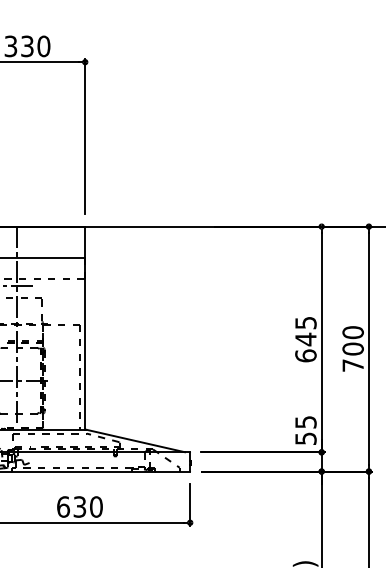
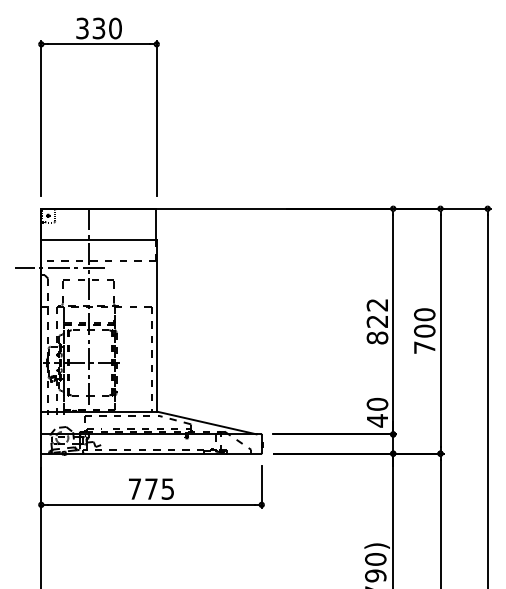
text: (305, 339) -> (377, 321), 645 -> 822
text: (305, 430) -> (377, 412), 55 -> 40
text: (79, 506) -> (151, 488), 630 -> 775

